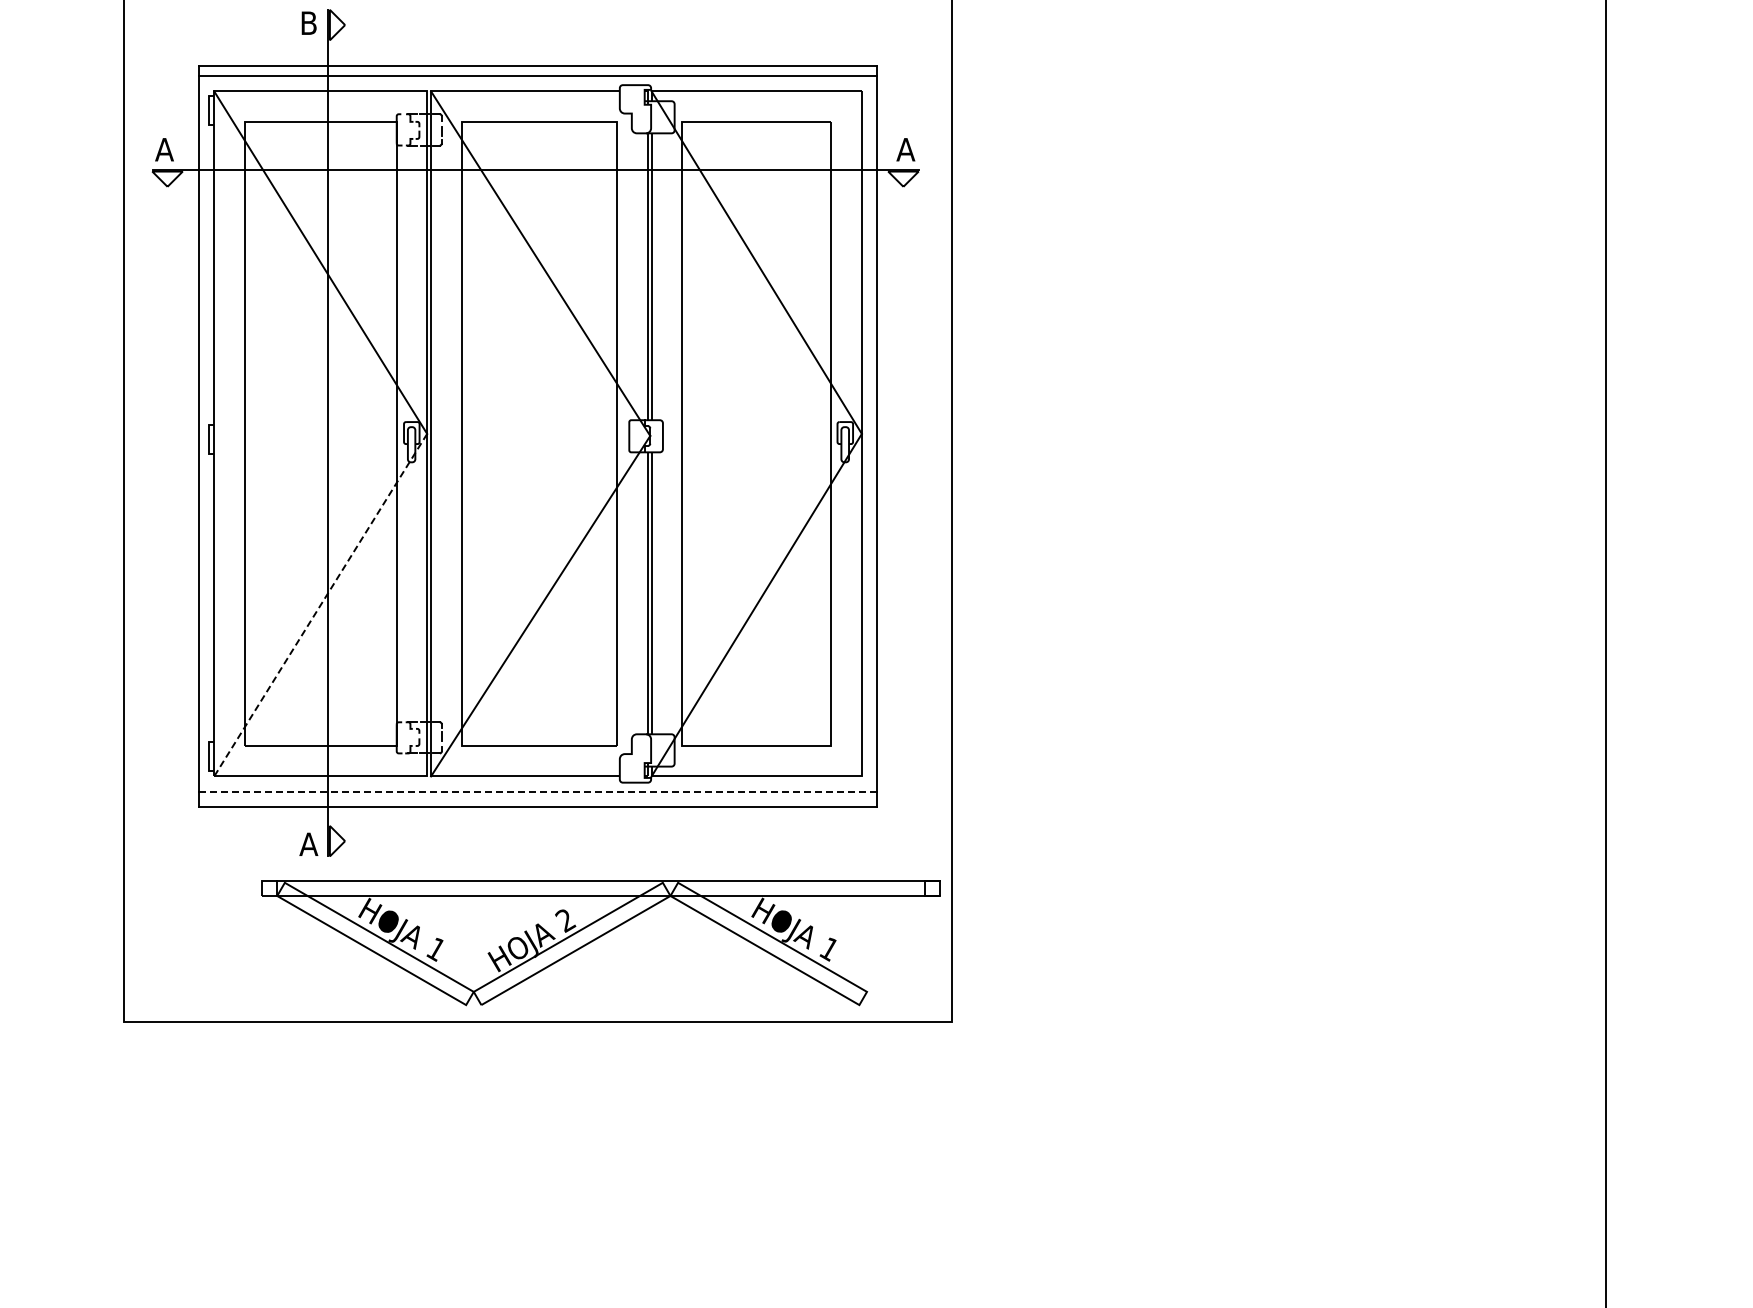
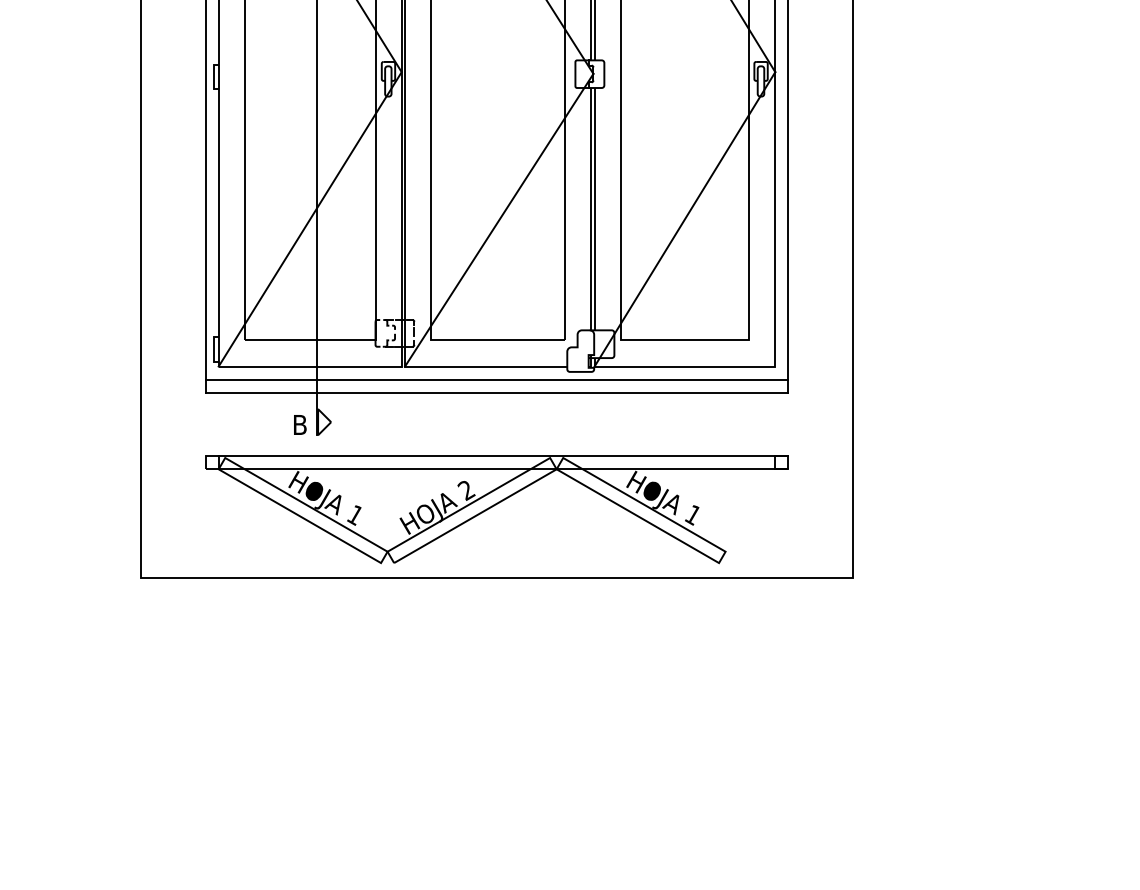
line: (320, 605) -> (310, 219), dashed -> solid
line: (537, 791) -> (496, 379), dashed -> solid
text: (308, 843) -> (299, 424), A -> B
part: (600, 943) -> (496, 510), moved

